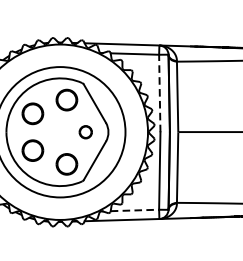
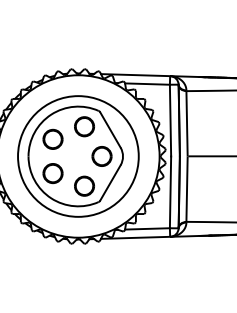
line: (159, 93) -> (170, 120), dashed -> solid
part: (85, 132) -> (101, 156), size x1.67
line: (134, 210) -> (147, 228), dashed -> solid

